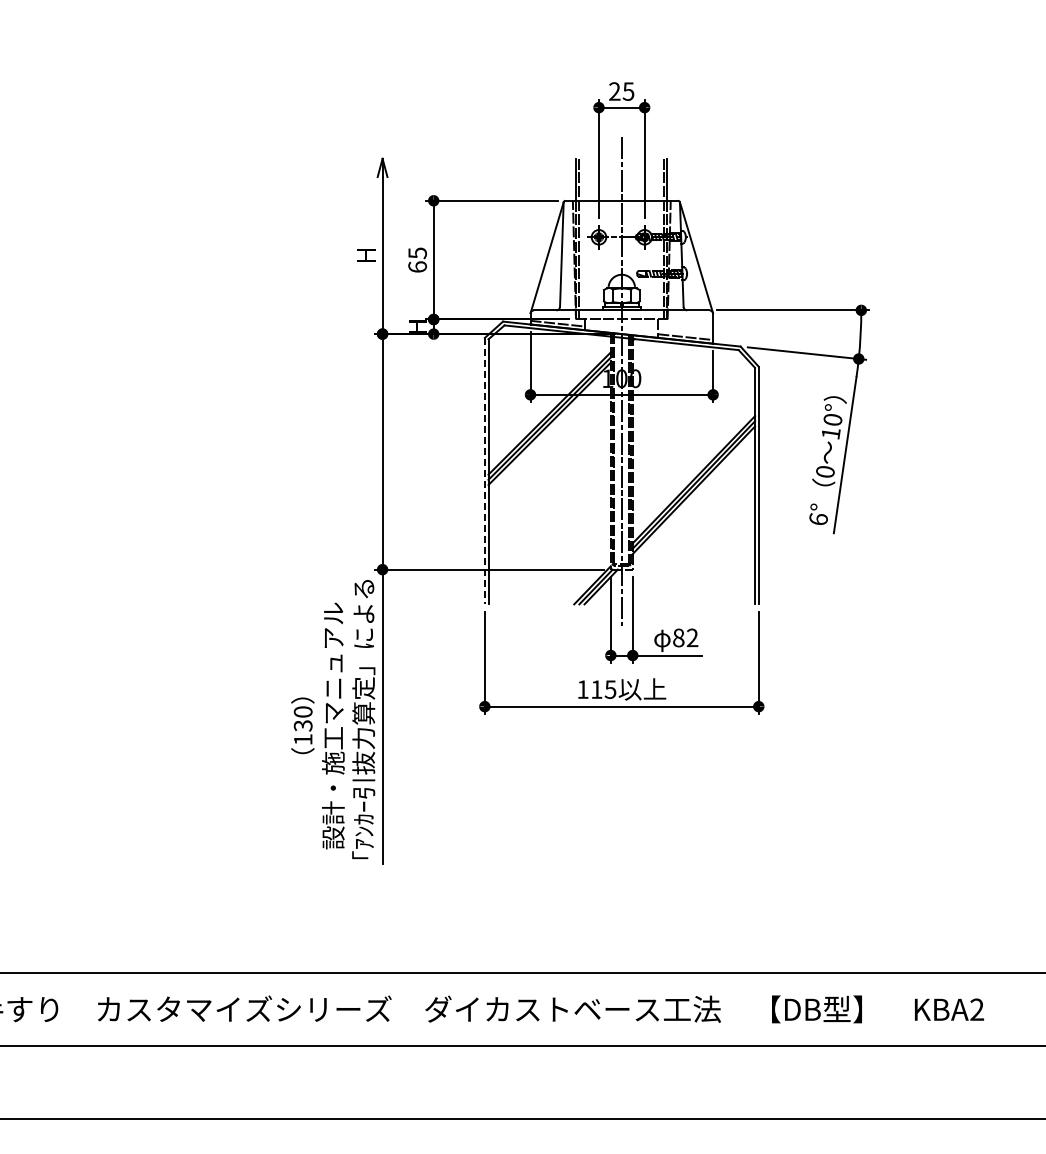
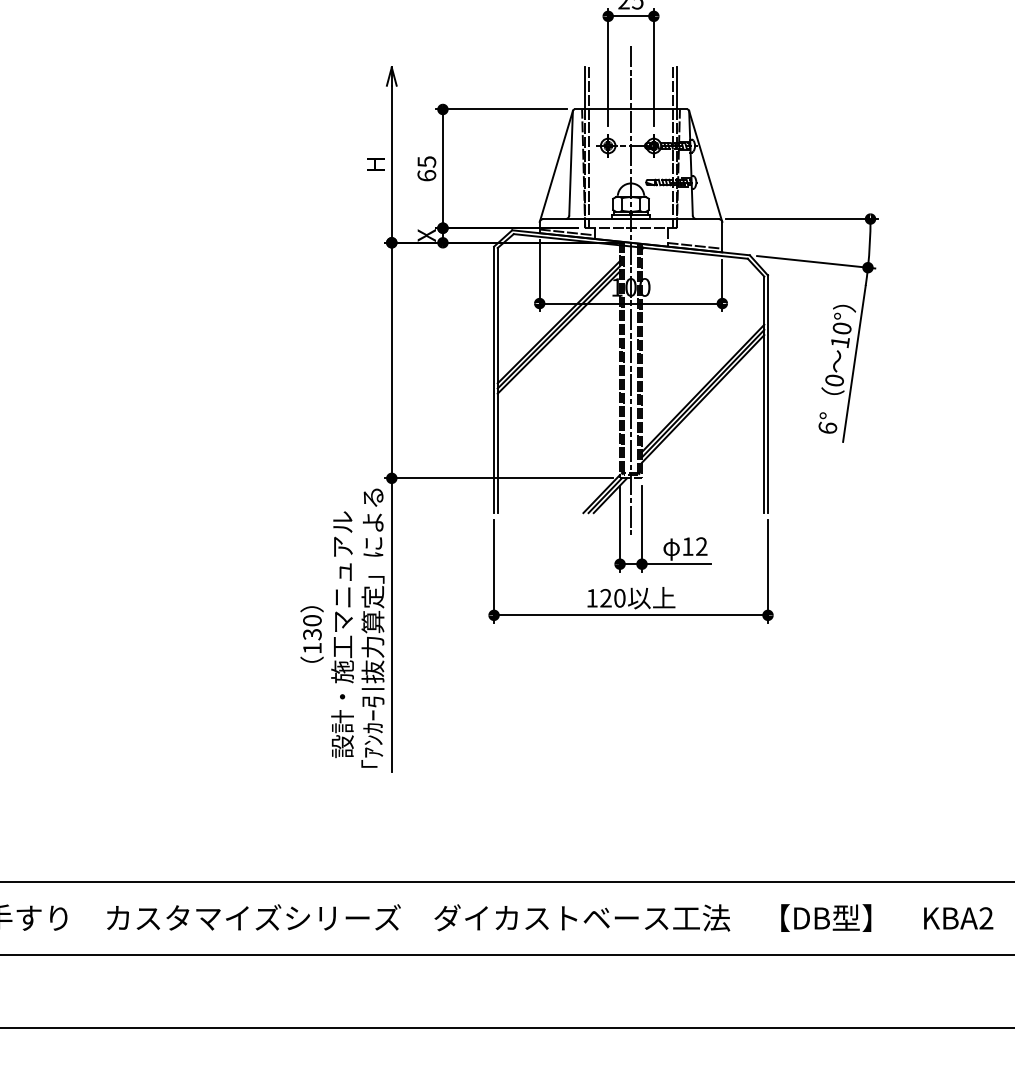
text: (417, 326) -> (426, 235), H -> X
line: (484, 471) -> (493, 380), dashed -> solid
text: (678, 637) -> (687, 546), 82 -> 12
text: (603, 689) -> (612, 598), 115 -> 120

